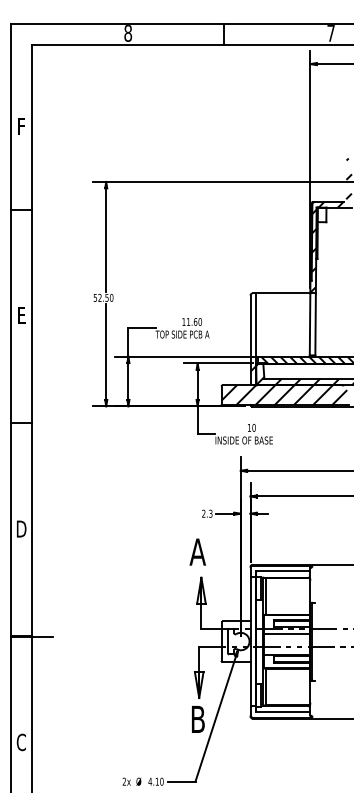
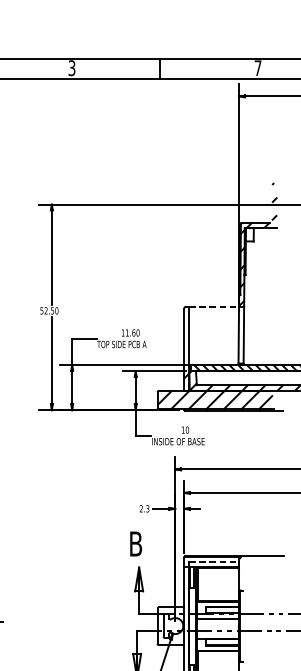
text: (128, 33) -> (72, 68), 8 -> 3
line: (283, 293) -> (214, 306), solid -> dashed
text: (197, 551) -> (135, 543), A -> B
line: (283, 571) -> (214, 561), solid -> dashed

